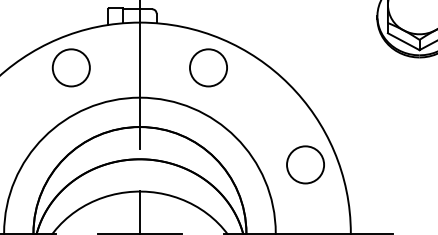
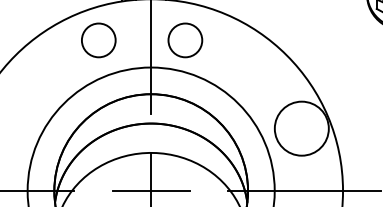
circle: (70, 67) -> (98, 40), moved
circle: (208, 67) -> (185, 40), moved
circle: (305, 164) -> (301, 128), size x1.6

